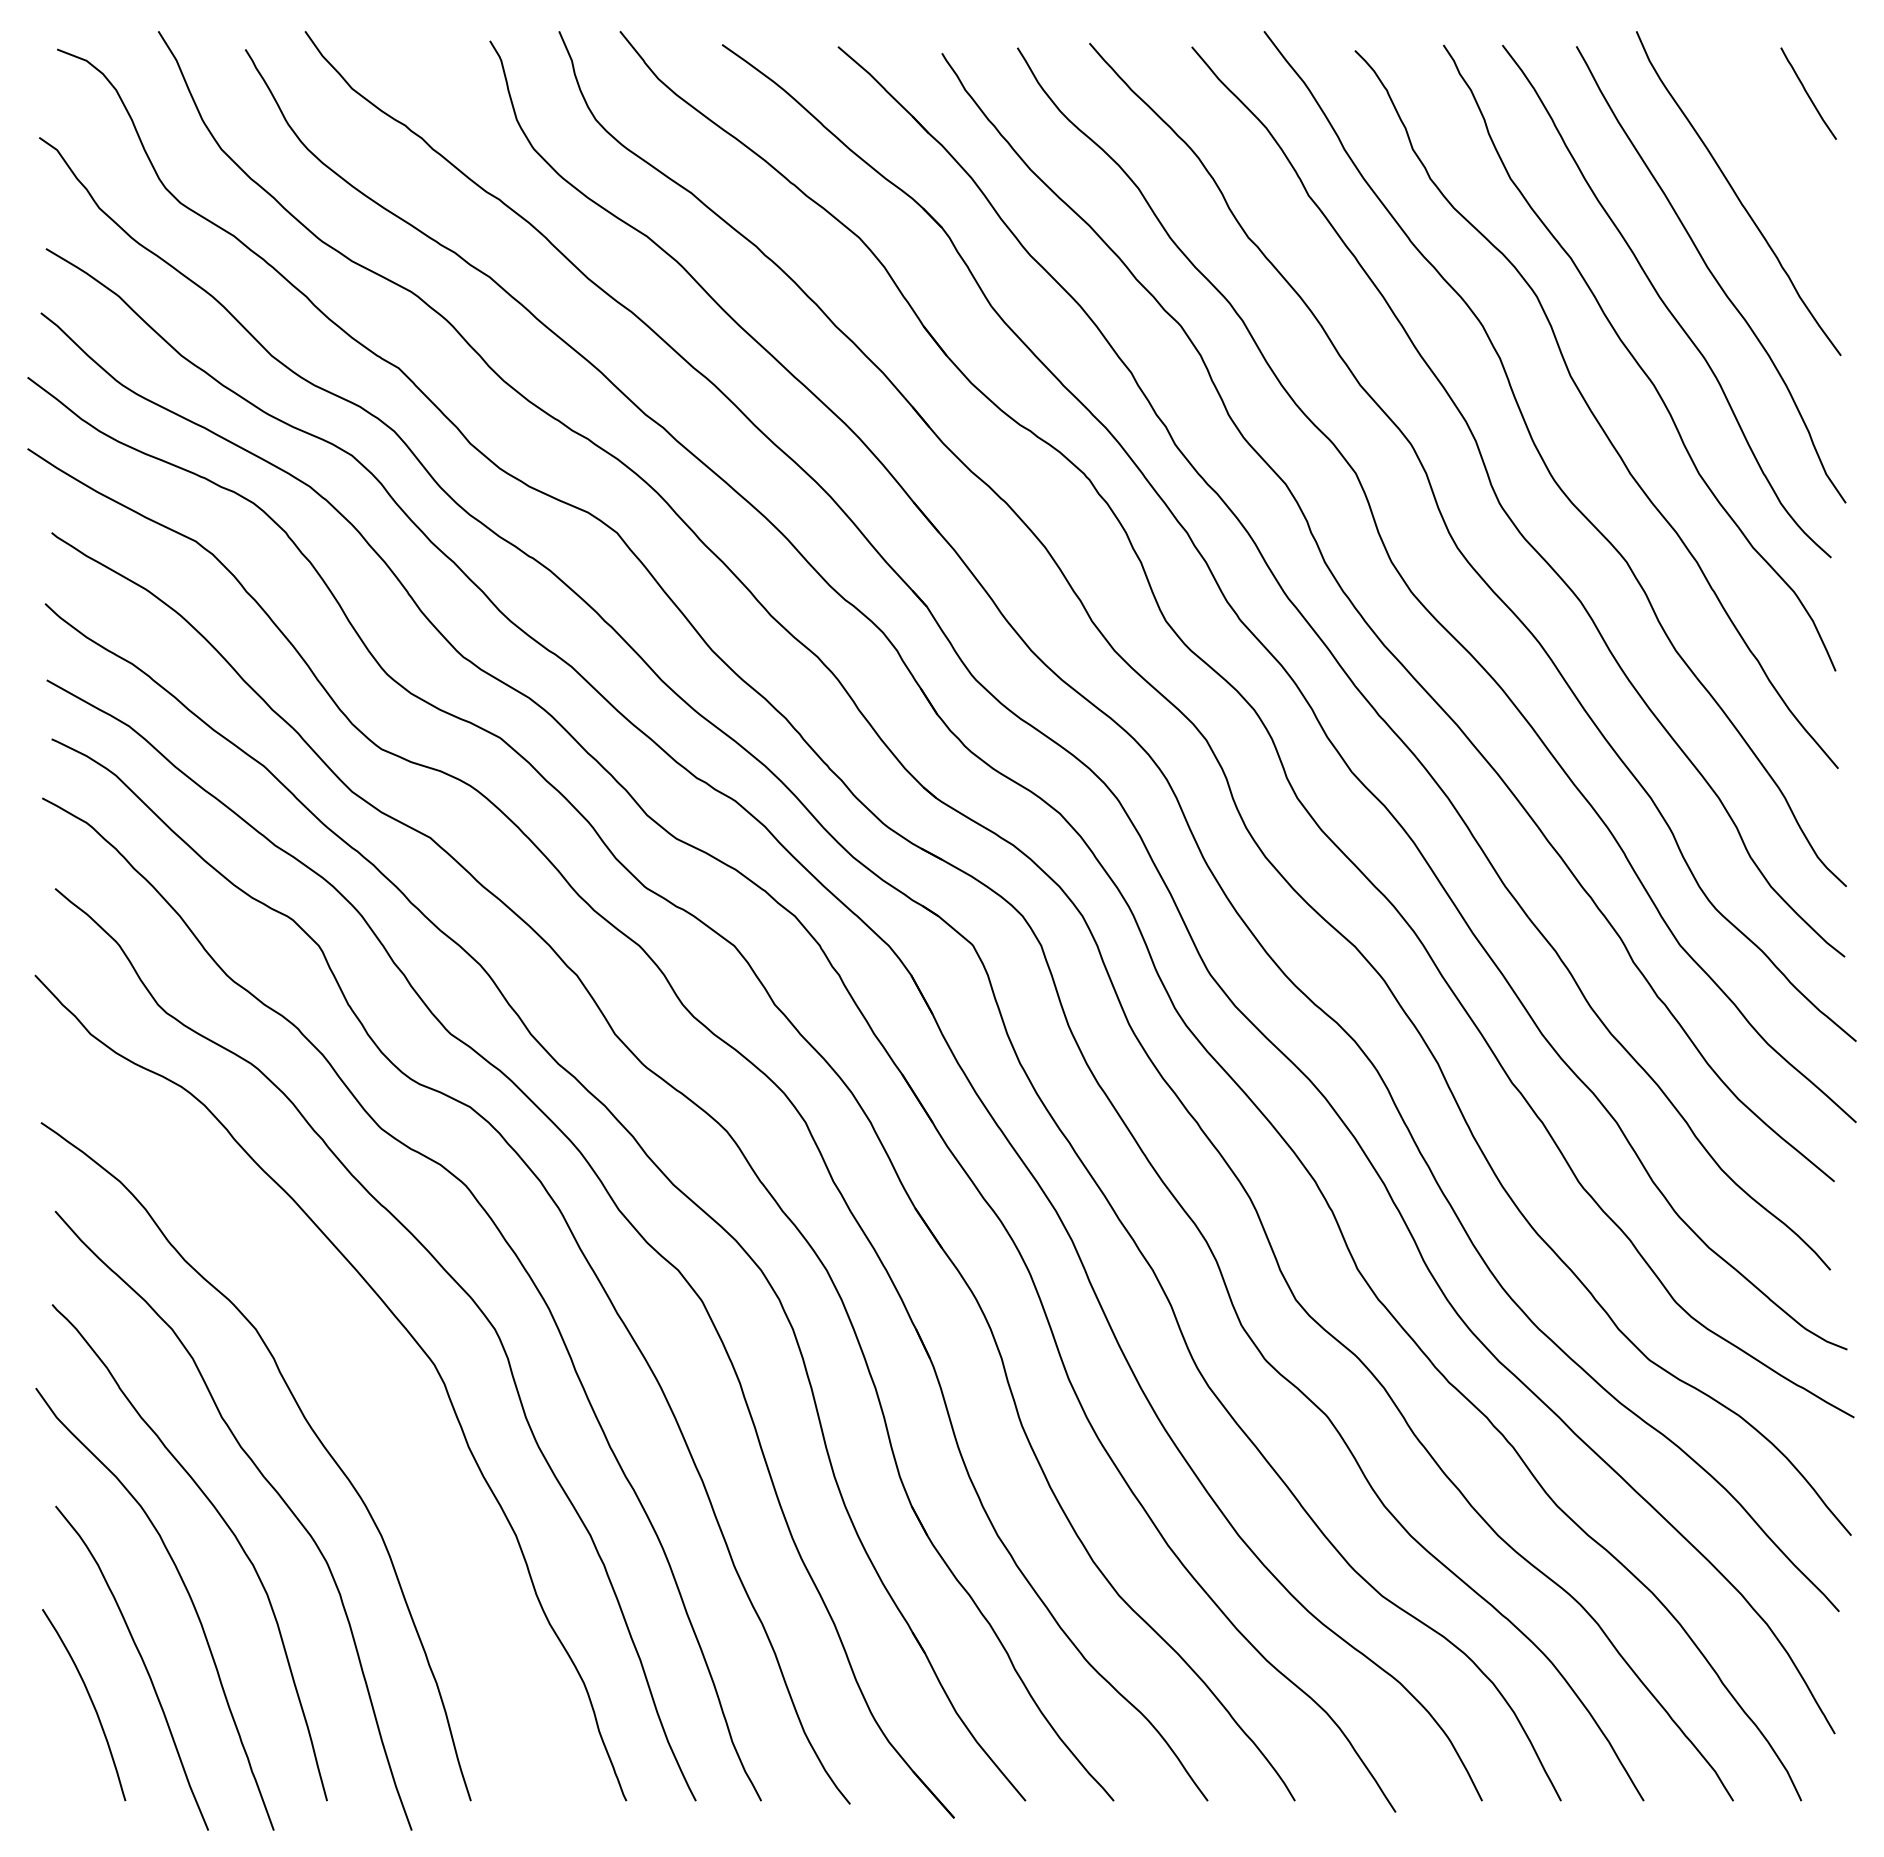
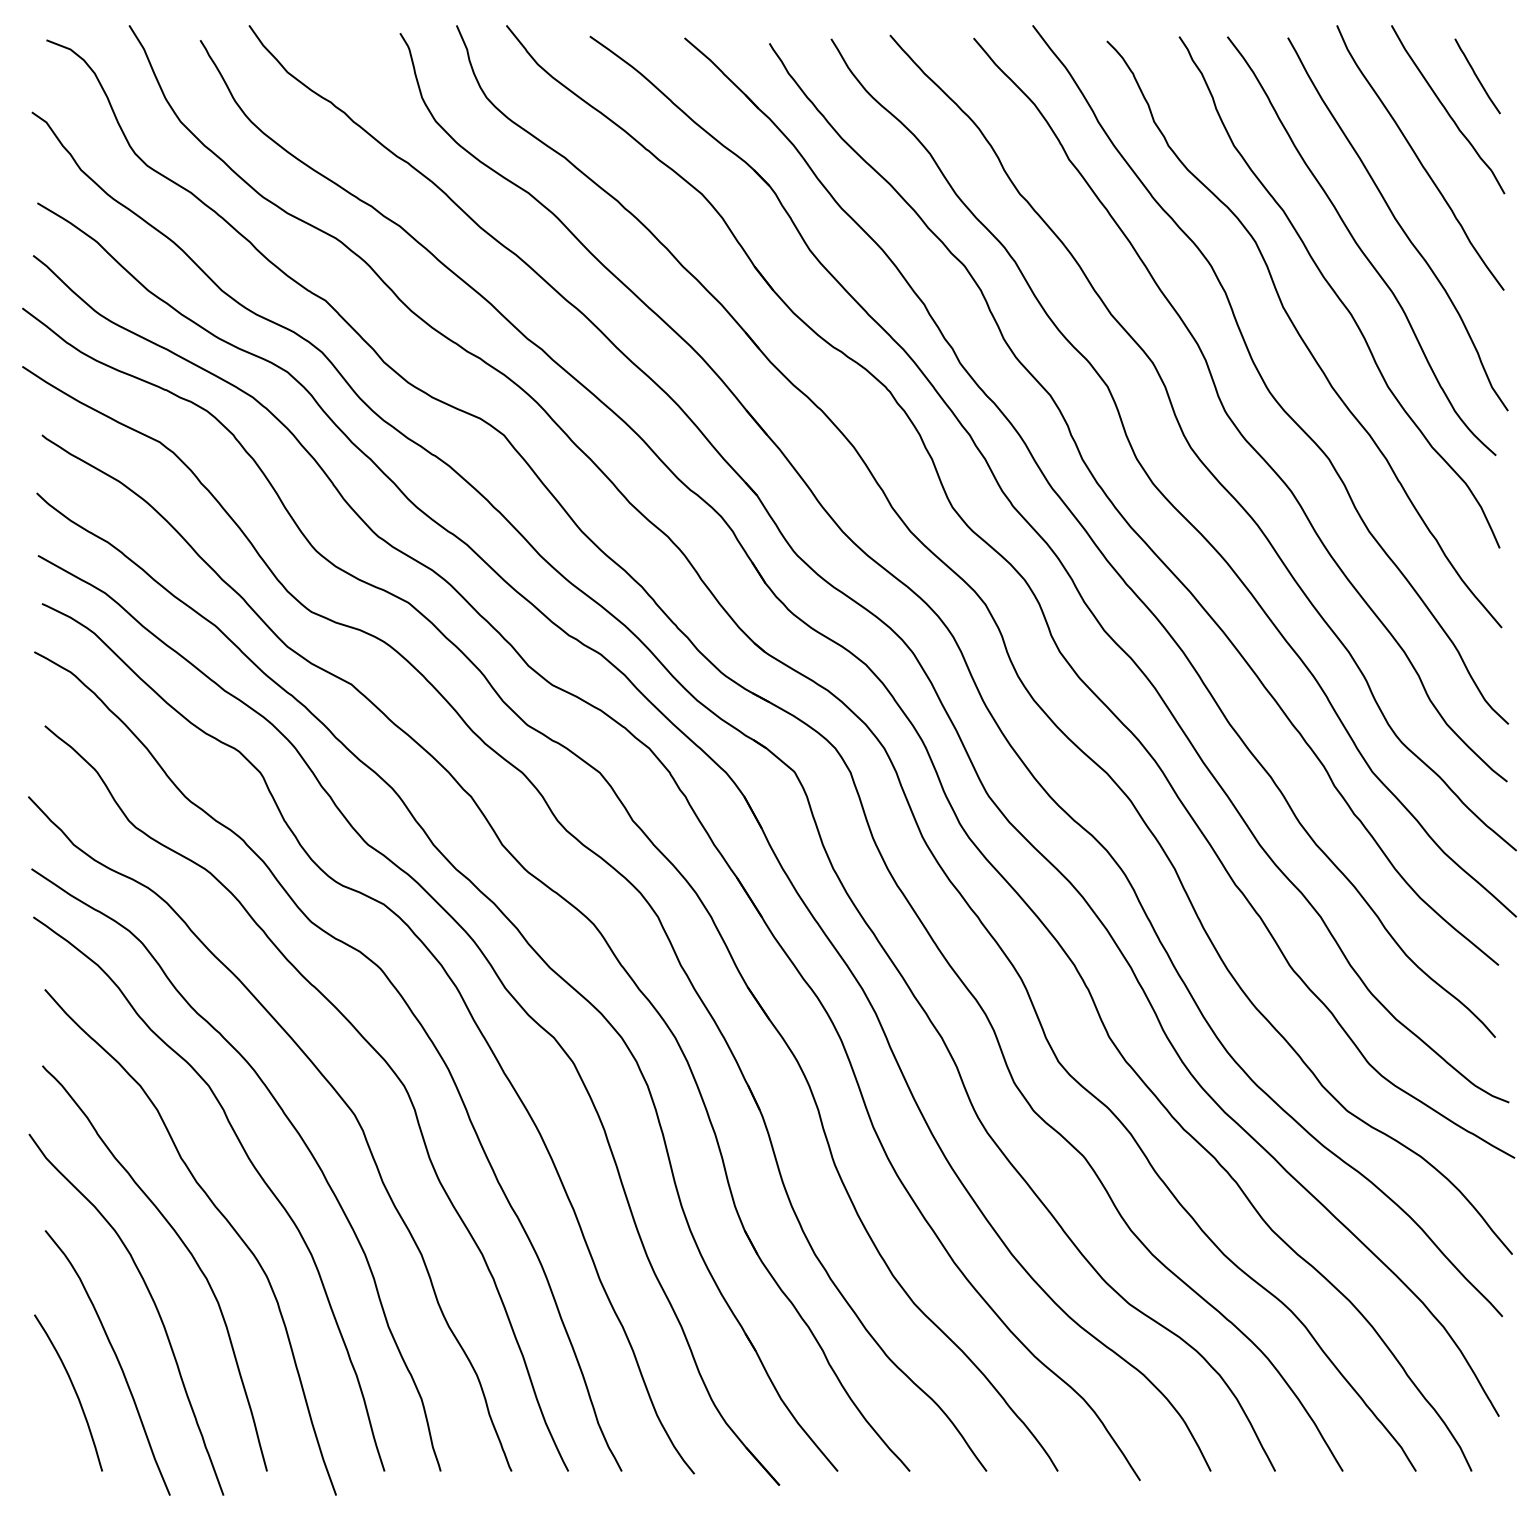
curve: (1771, 135) -> (1447, 110), added
curve: (358, 1379) -> (292, 1127), added

